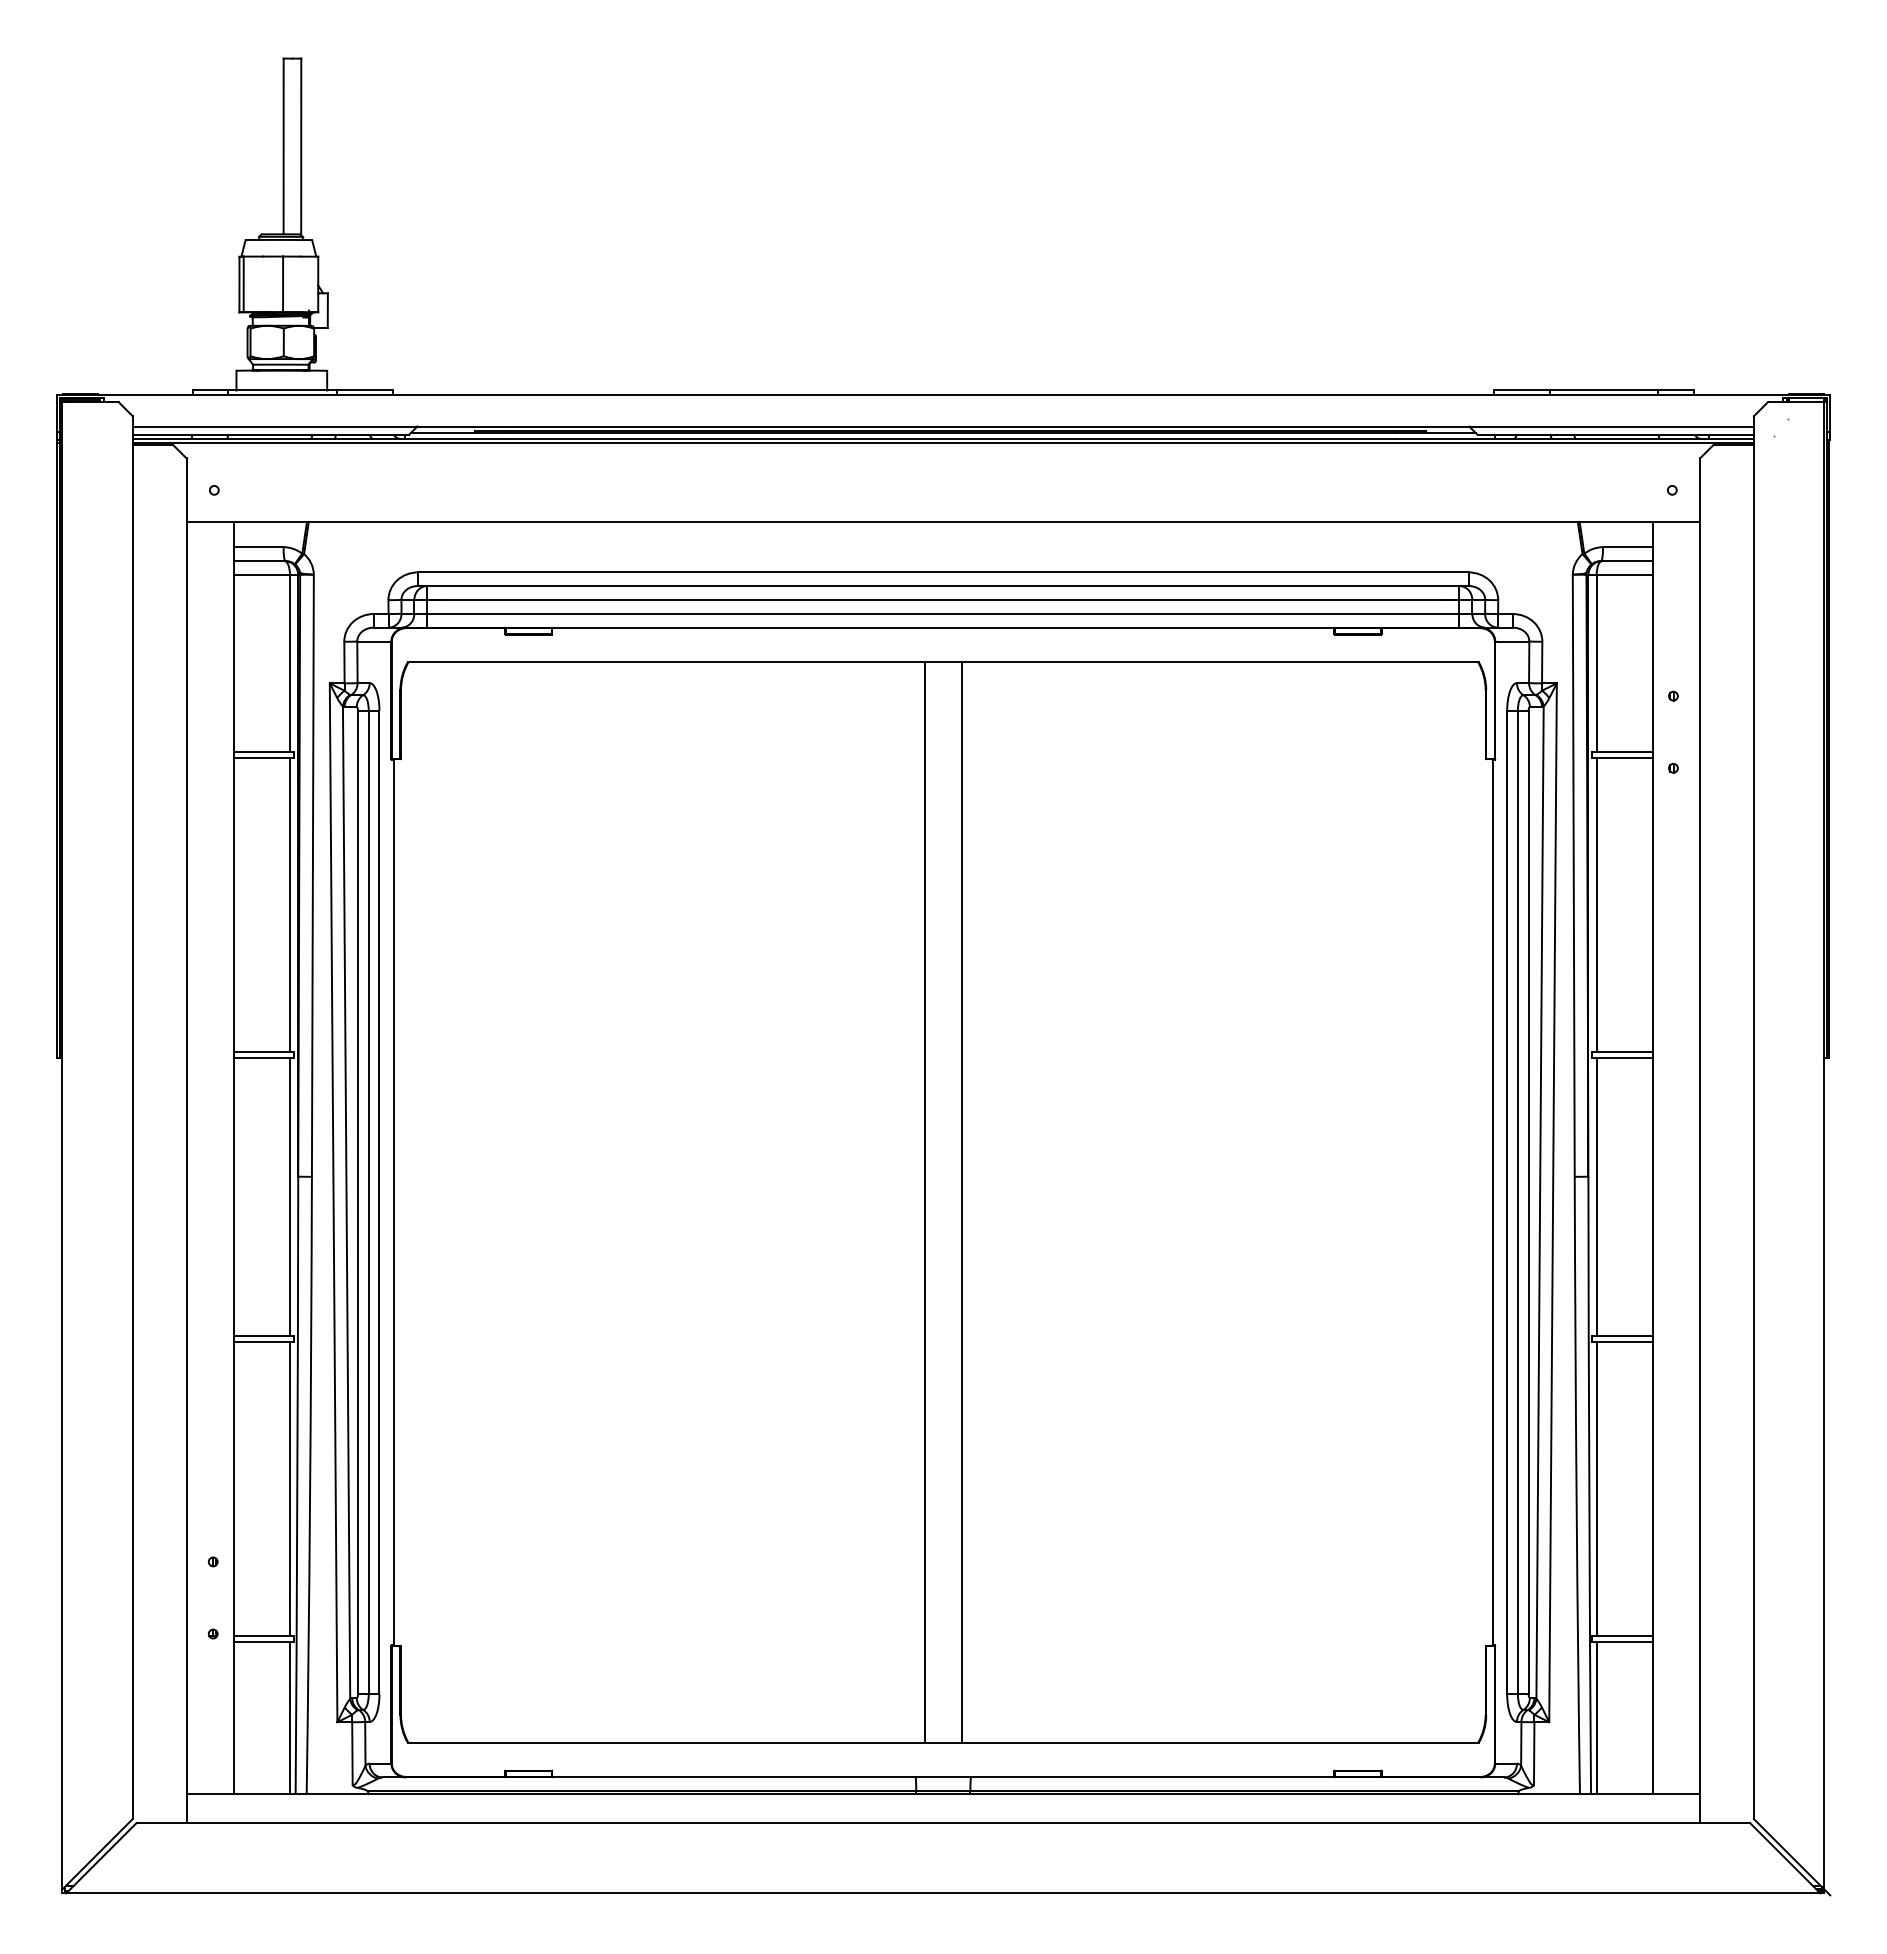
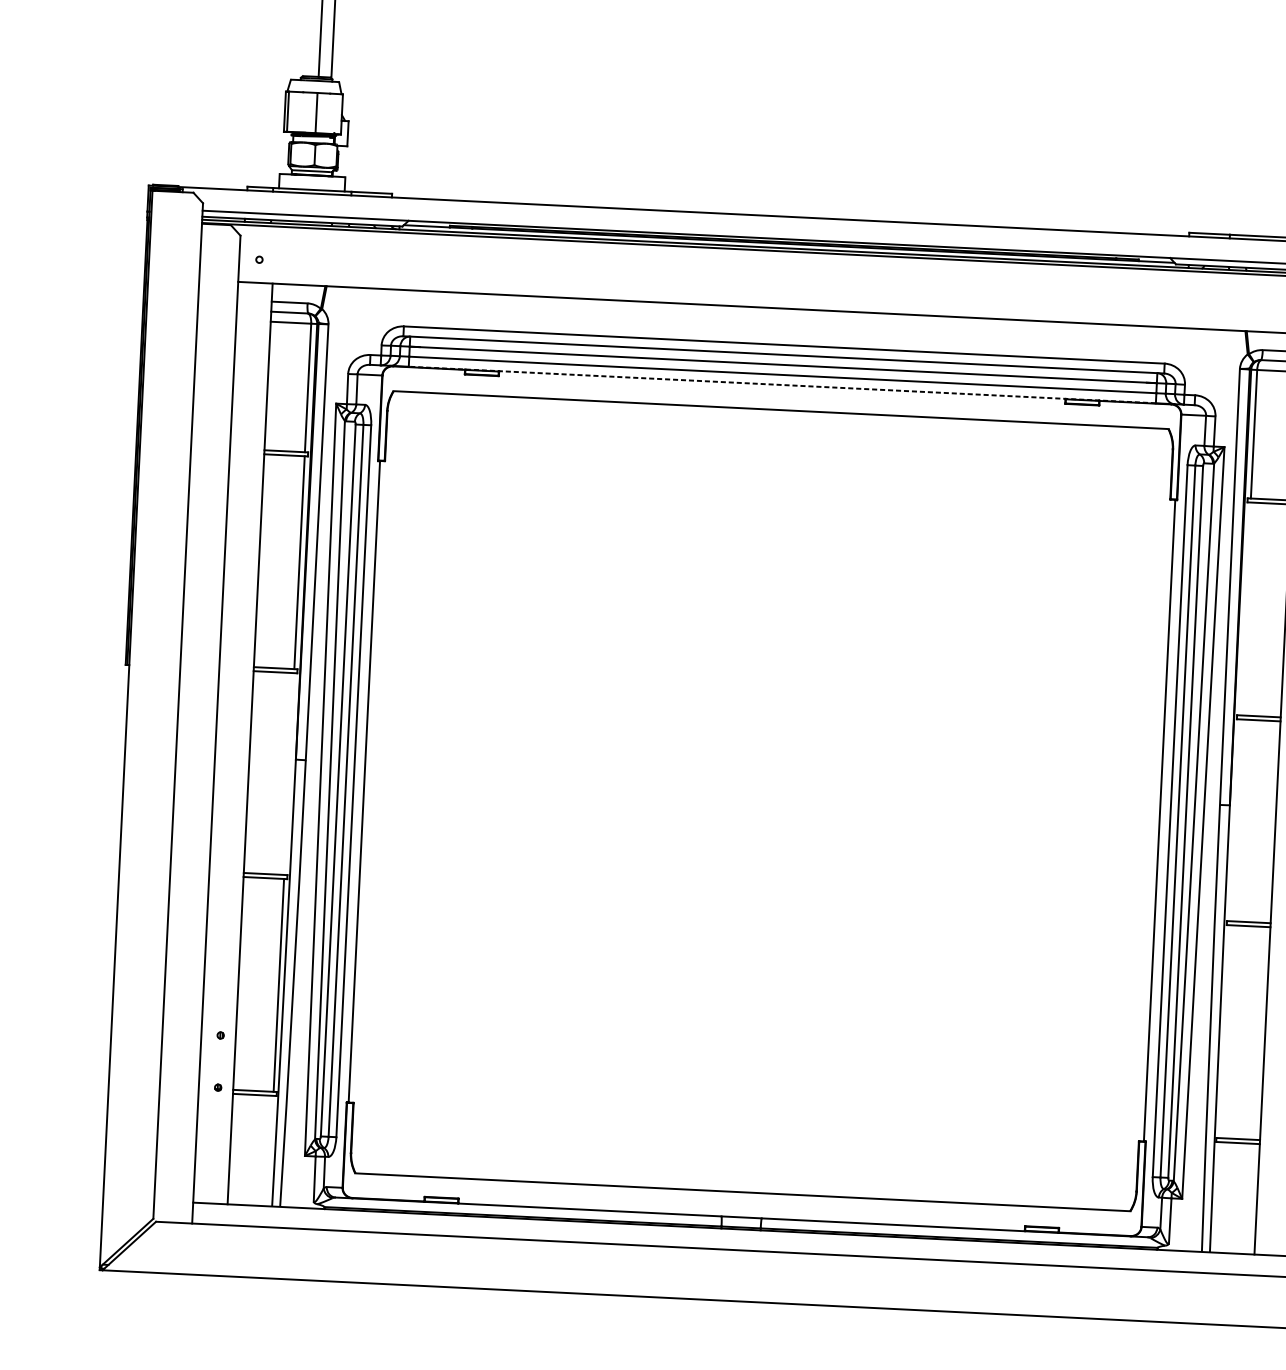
line: (943, 627) -> (782, 384), solid -> dashed
line: (1596, 905) -> (1245, 609), removed
line: (289, 1196) -> (288, 773), removed
line: (1596, 1196) -> (1235, 819), removed
line: (924, 1202) -> (748, 800), removed
line: (961, 1202) -> (775, 801), removed
line: (1596, 1488) -> (1224, 1031), removed
line: (289, 1717) -> (270, 1150), removed
line: (1596, 1717) -> (1216, 1197), removed

